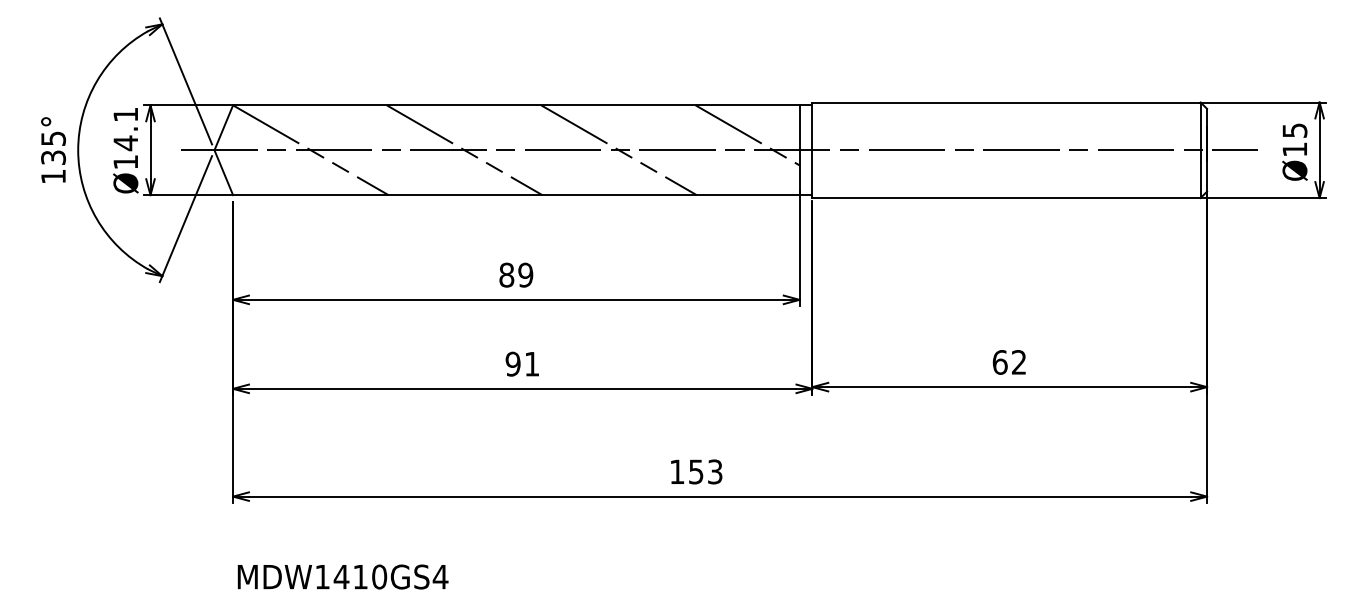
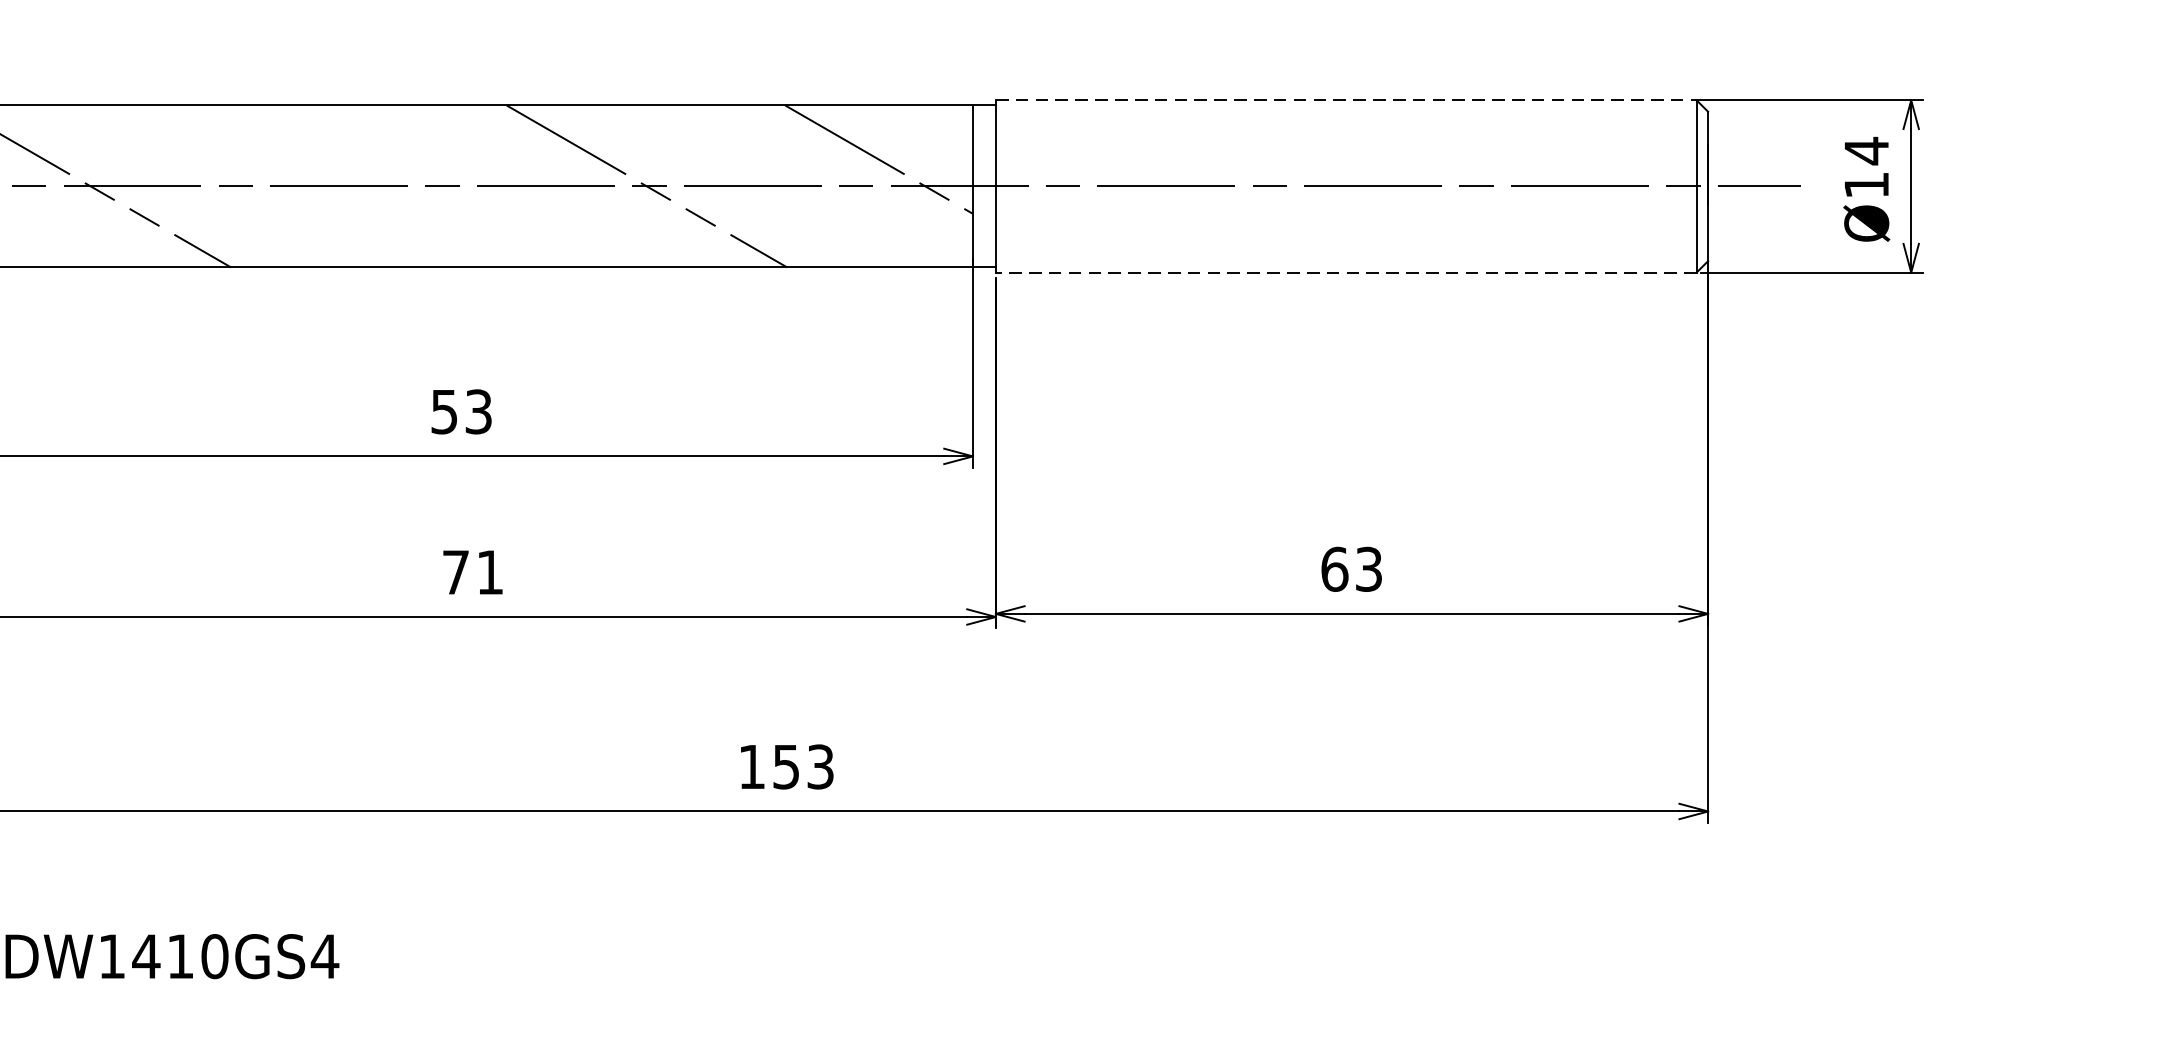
line: (1007, 102) -> (1348, 100), solid -> dashed
text: (1294, 130) -> (1865, 150), Ø15 -> Ø14
line: (464, 150) -> (368, 186), removed
line: (1006, 198) -> (1346, 273), solid -> dashed
text: (516, 274) -> (461, 410), 89 -> 53
text: (1019, 362) -> (1369, 569), 62 -> 63
text: (512, 363) -> (454, 571), 91 -> 71

